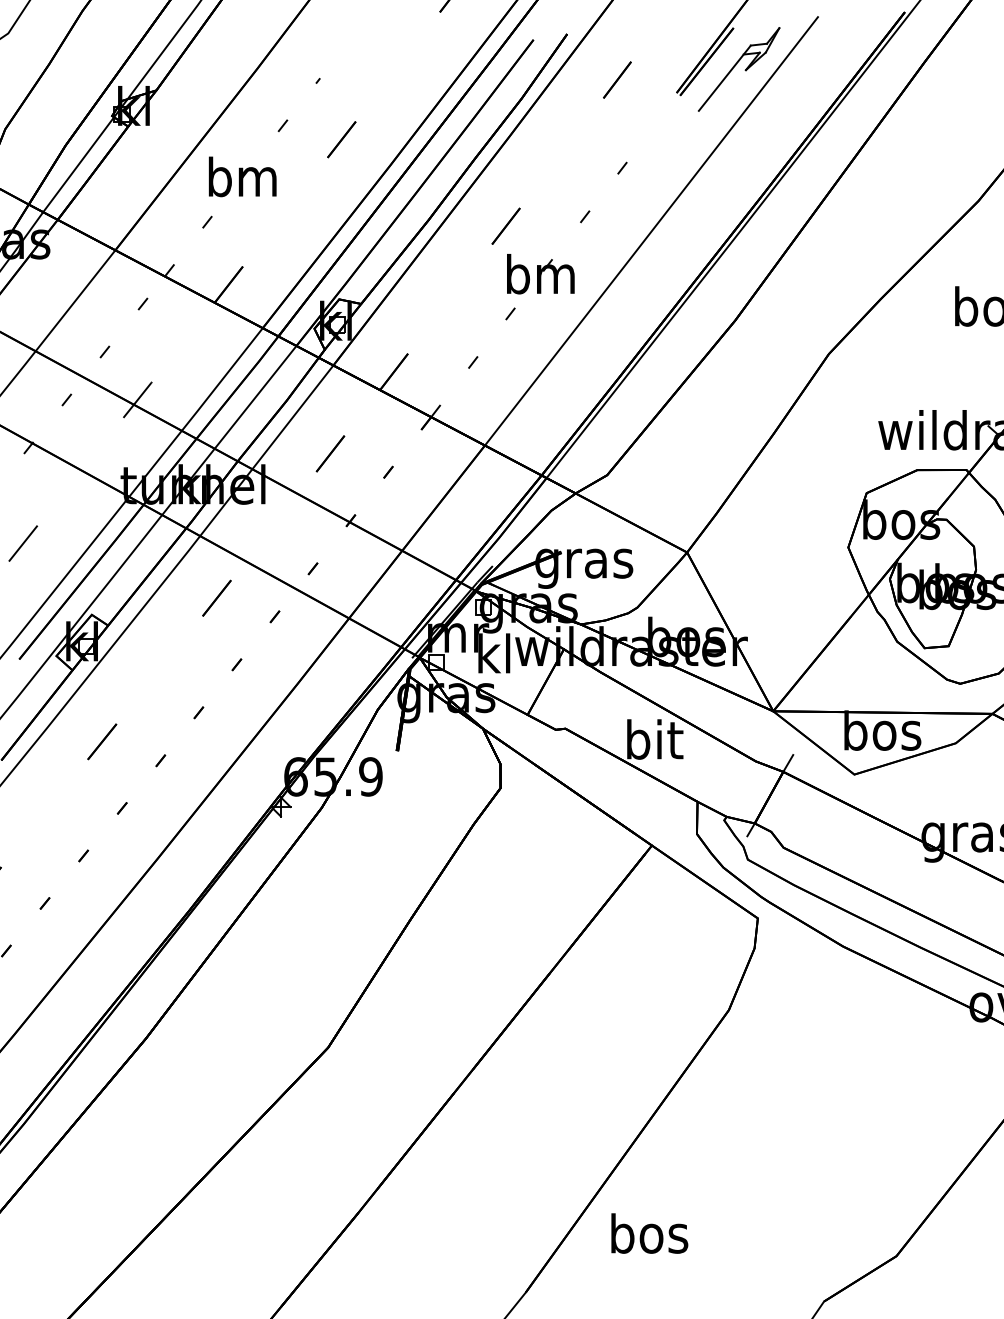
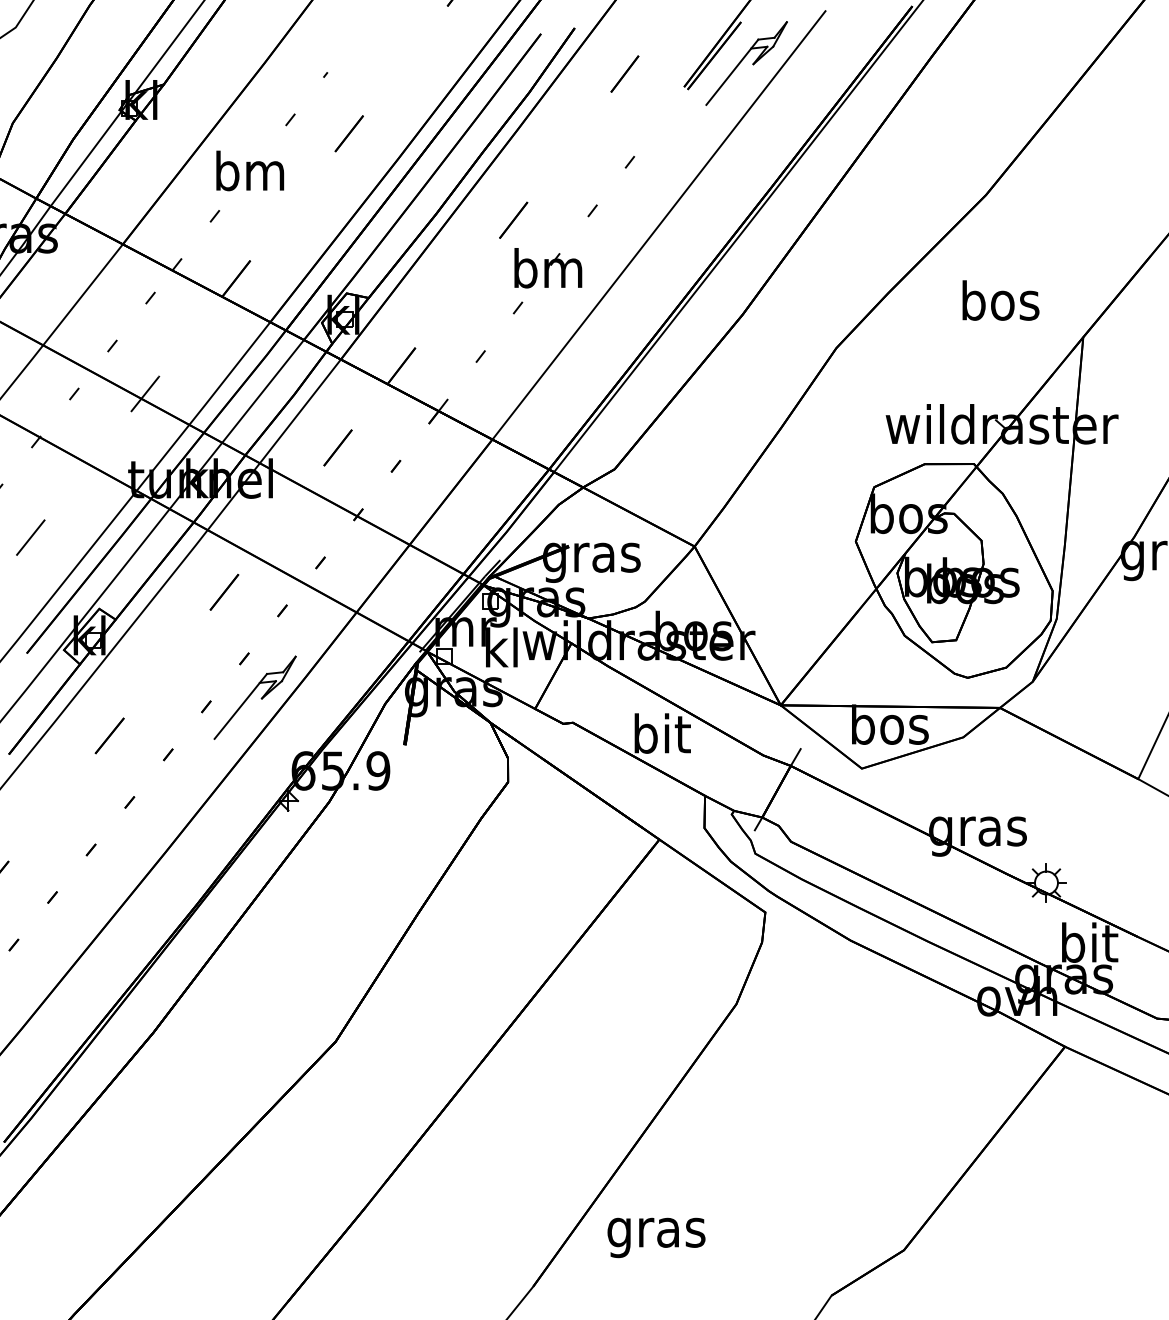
part: (246, 703) -> (254, 697), added
text: (648, 1238) -> (656, 1232), bos -> gras

